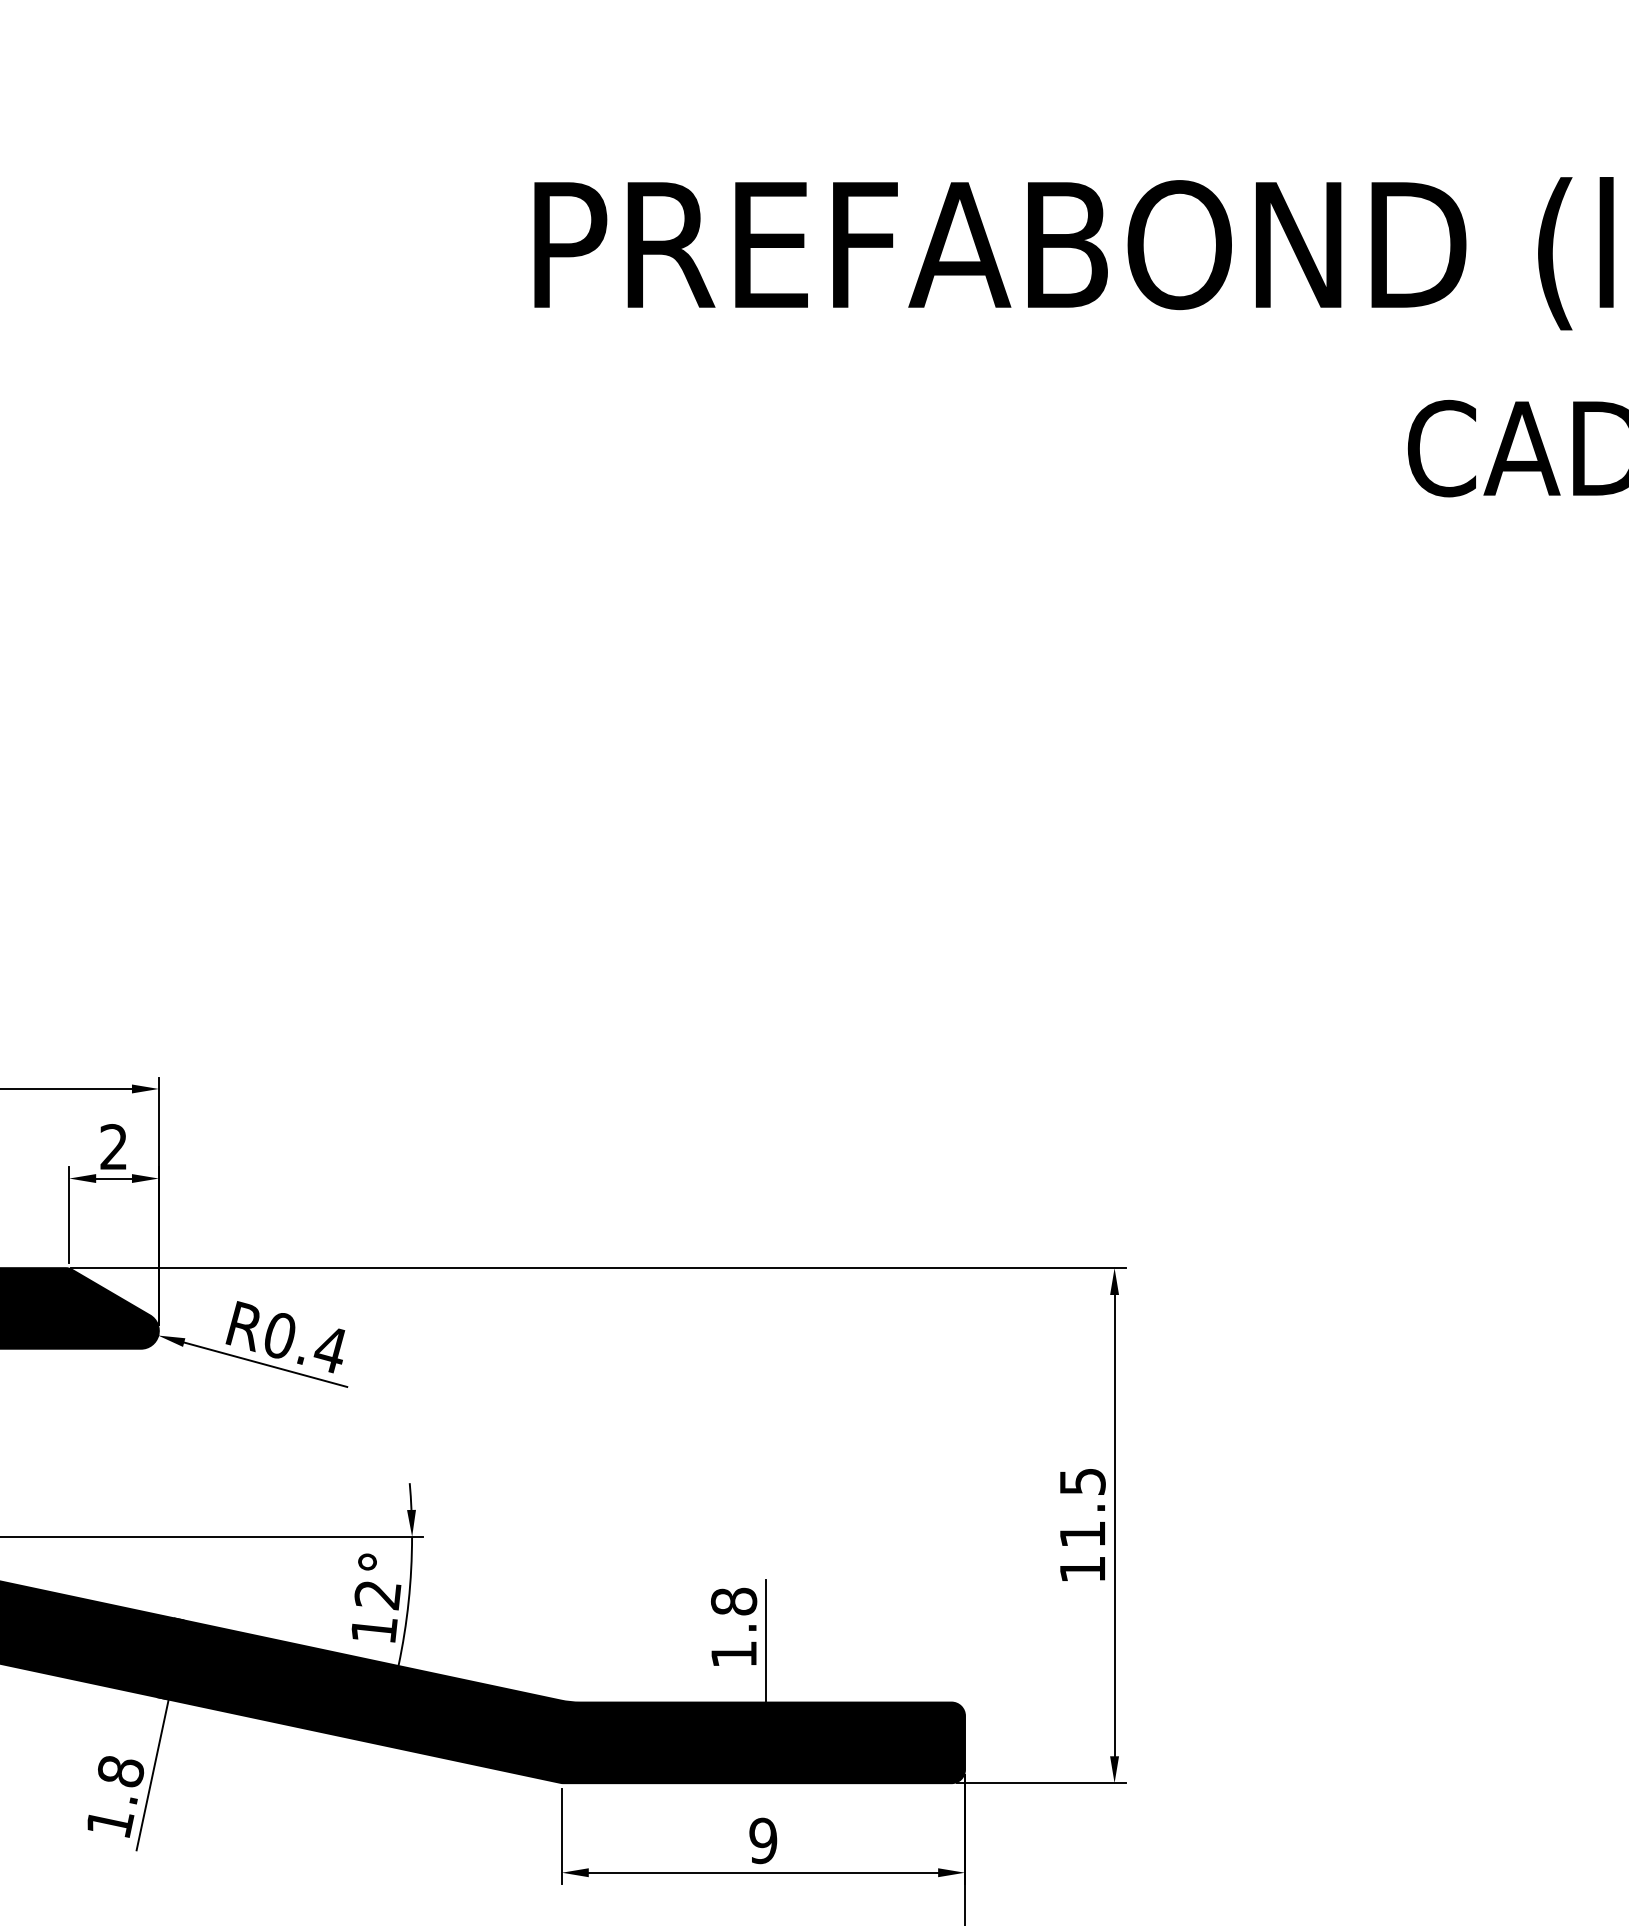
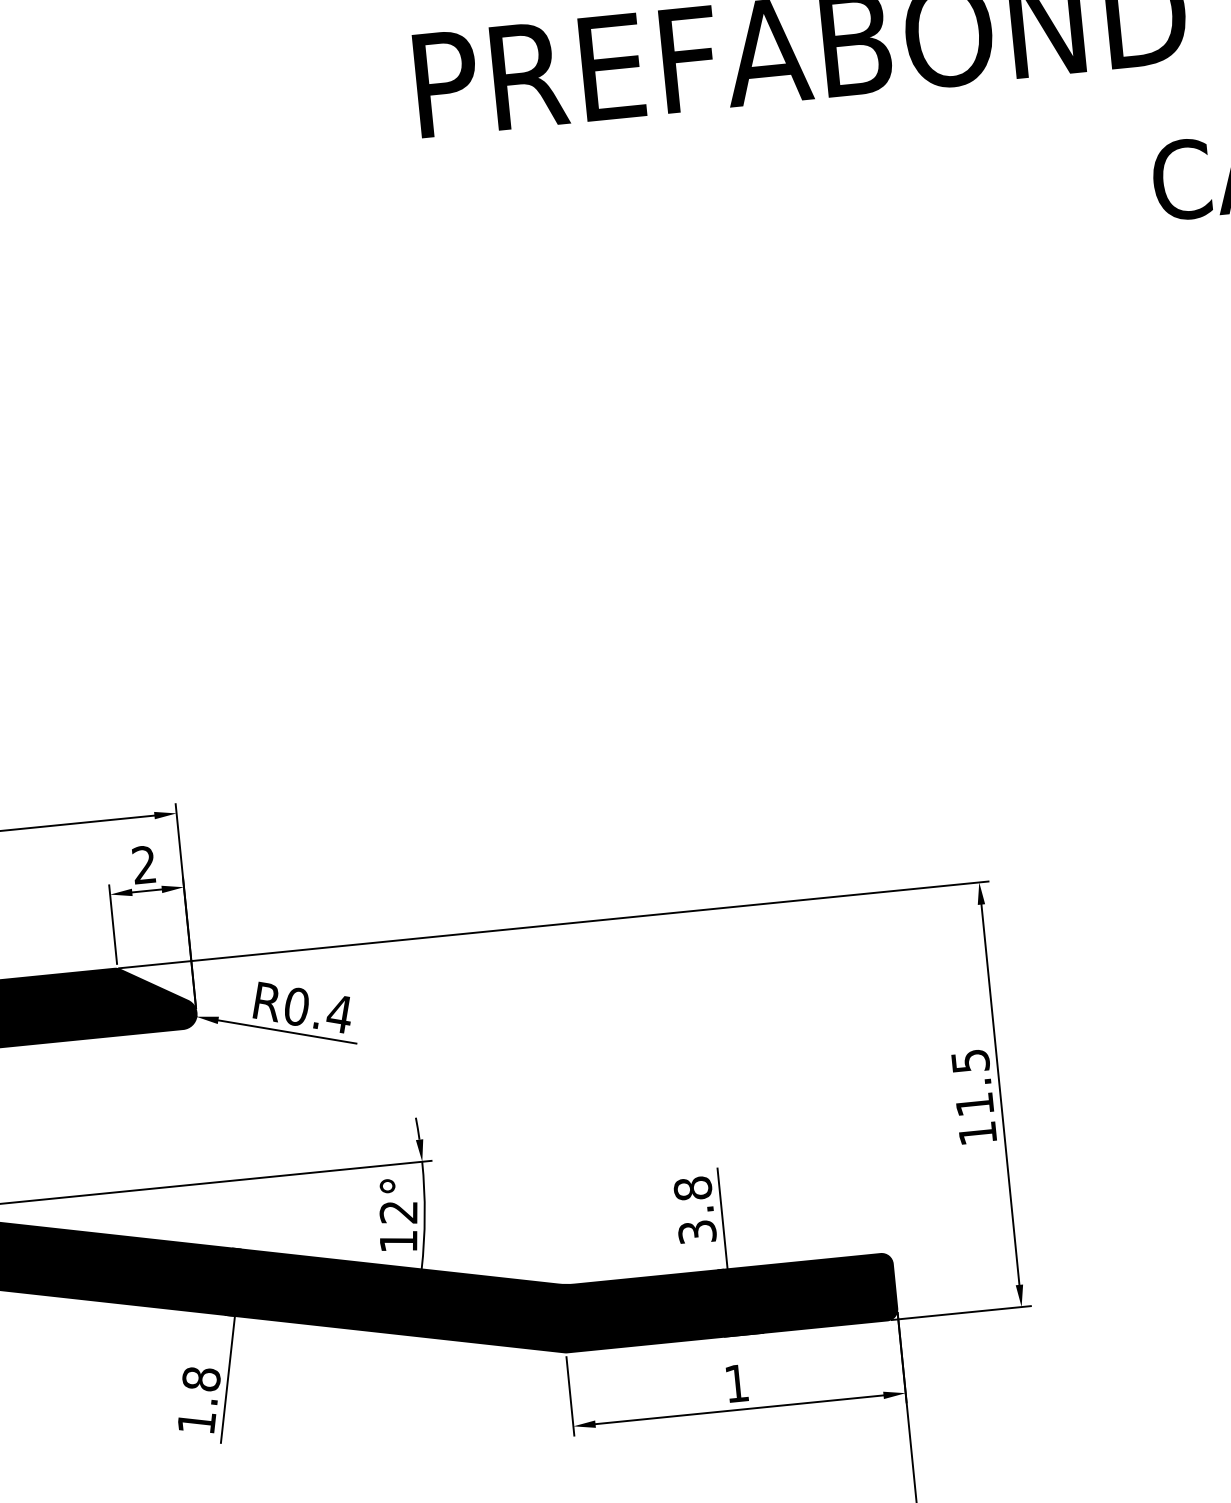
text: (733, 1654) -> (696, 1232), 1.8 -> 3.8
text: (763, 1840) -> (736, 1383), 9 -> 1

